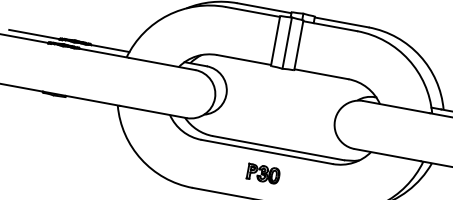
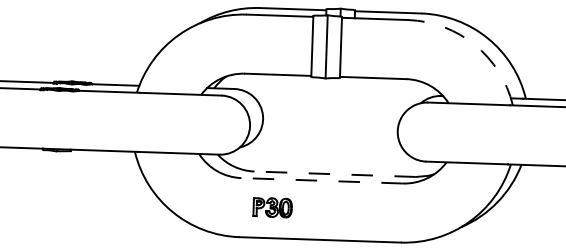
arc: (408, 60) -> (475, 45), solid -> dashed
line: (278, 148) -> (335, 174), solid -> dashed
line: (267, 151) -> (322, 180), solid -> dashed
part: (263, 173) -> (272, 207), moved

